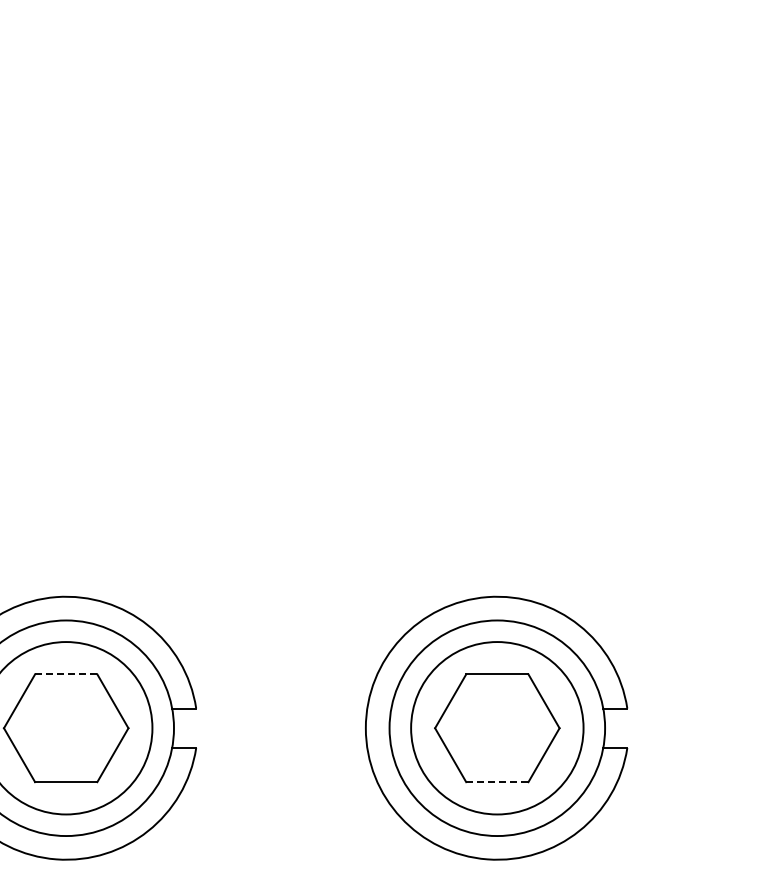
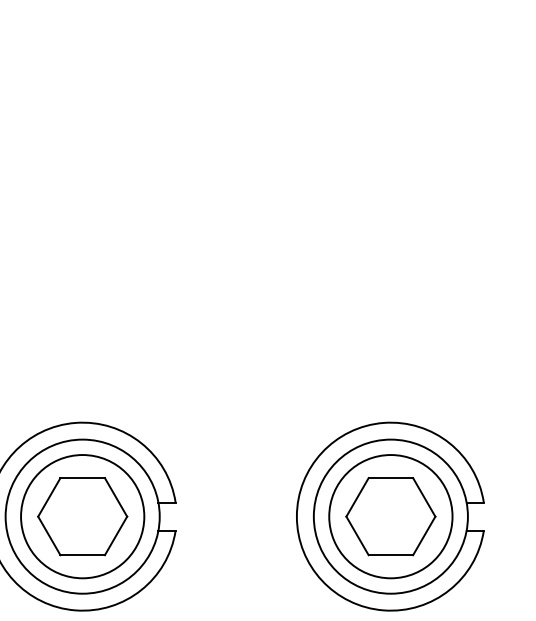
line: (65, 674) -> (82, 478), dashed -> solid
line: (497, 782) -> (391, 555), dashed -> solid

